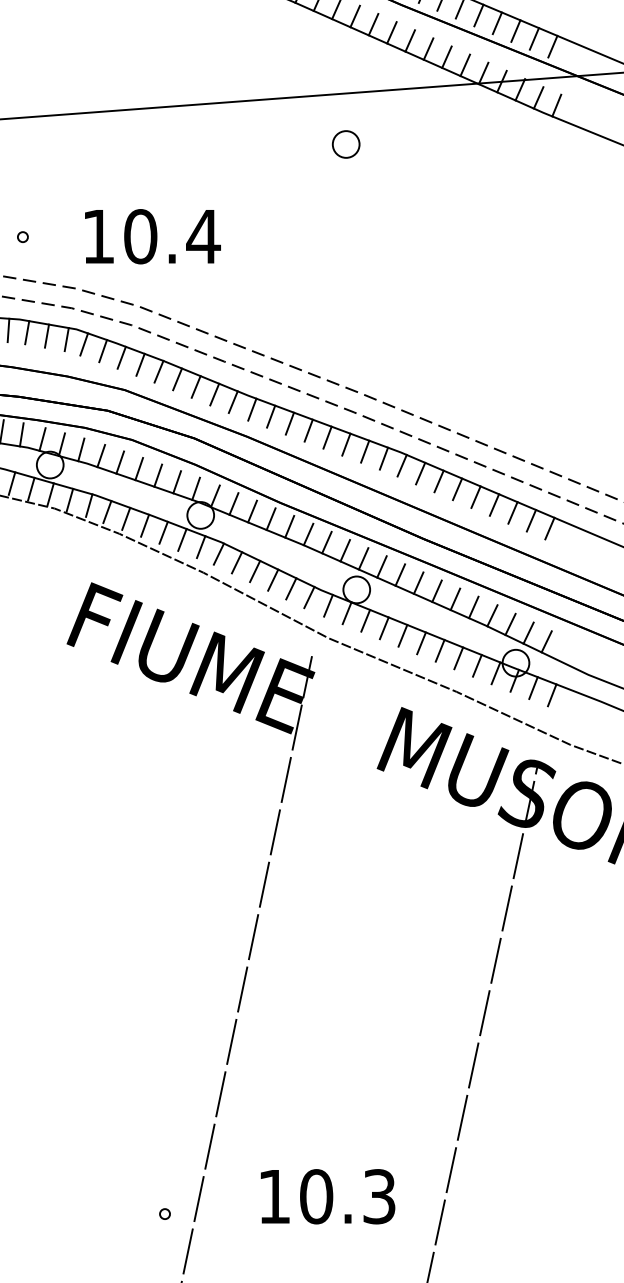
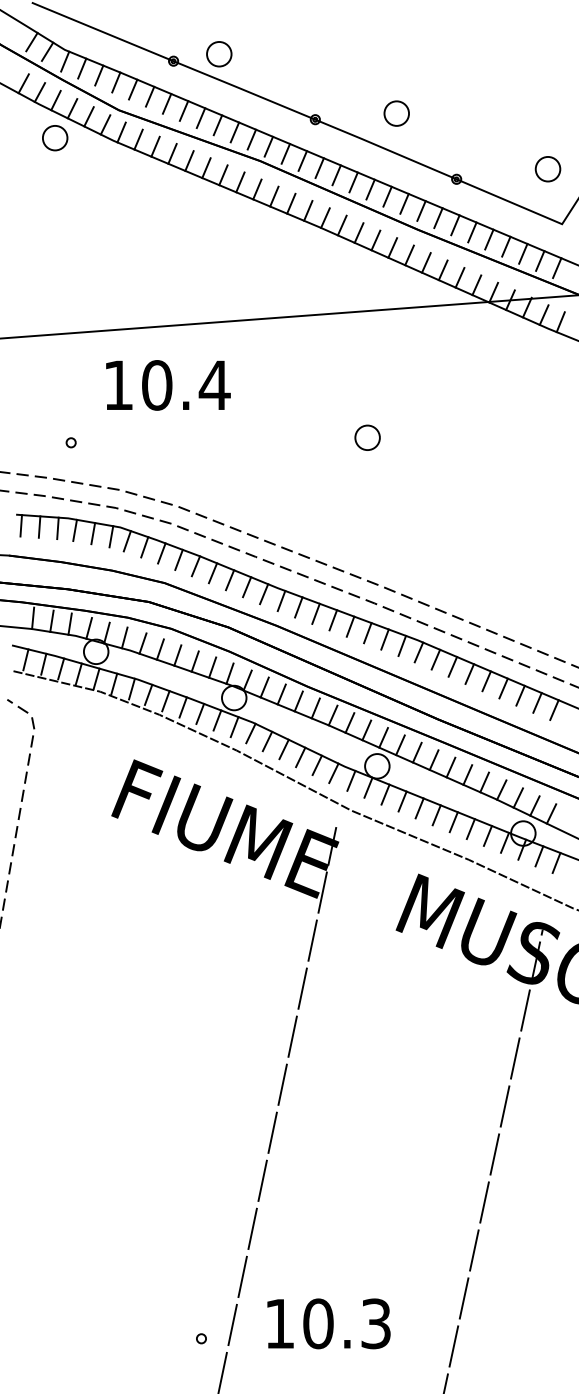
part: (346, 144) -> (367, 437), moved
text: (153, 236) -> (168, 385), moved
text: (327, 1196) -> (328, 1323), moved

